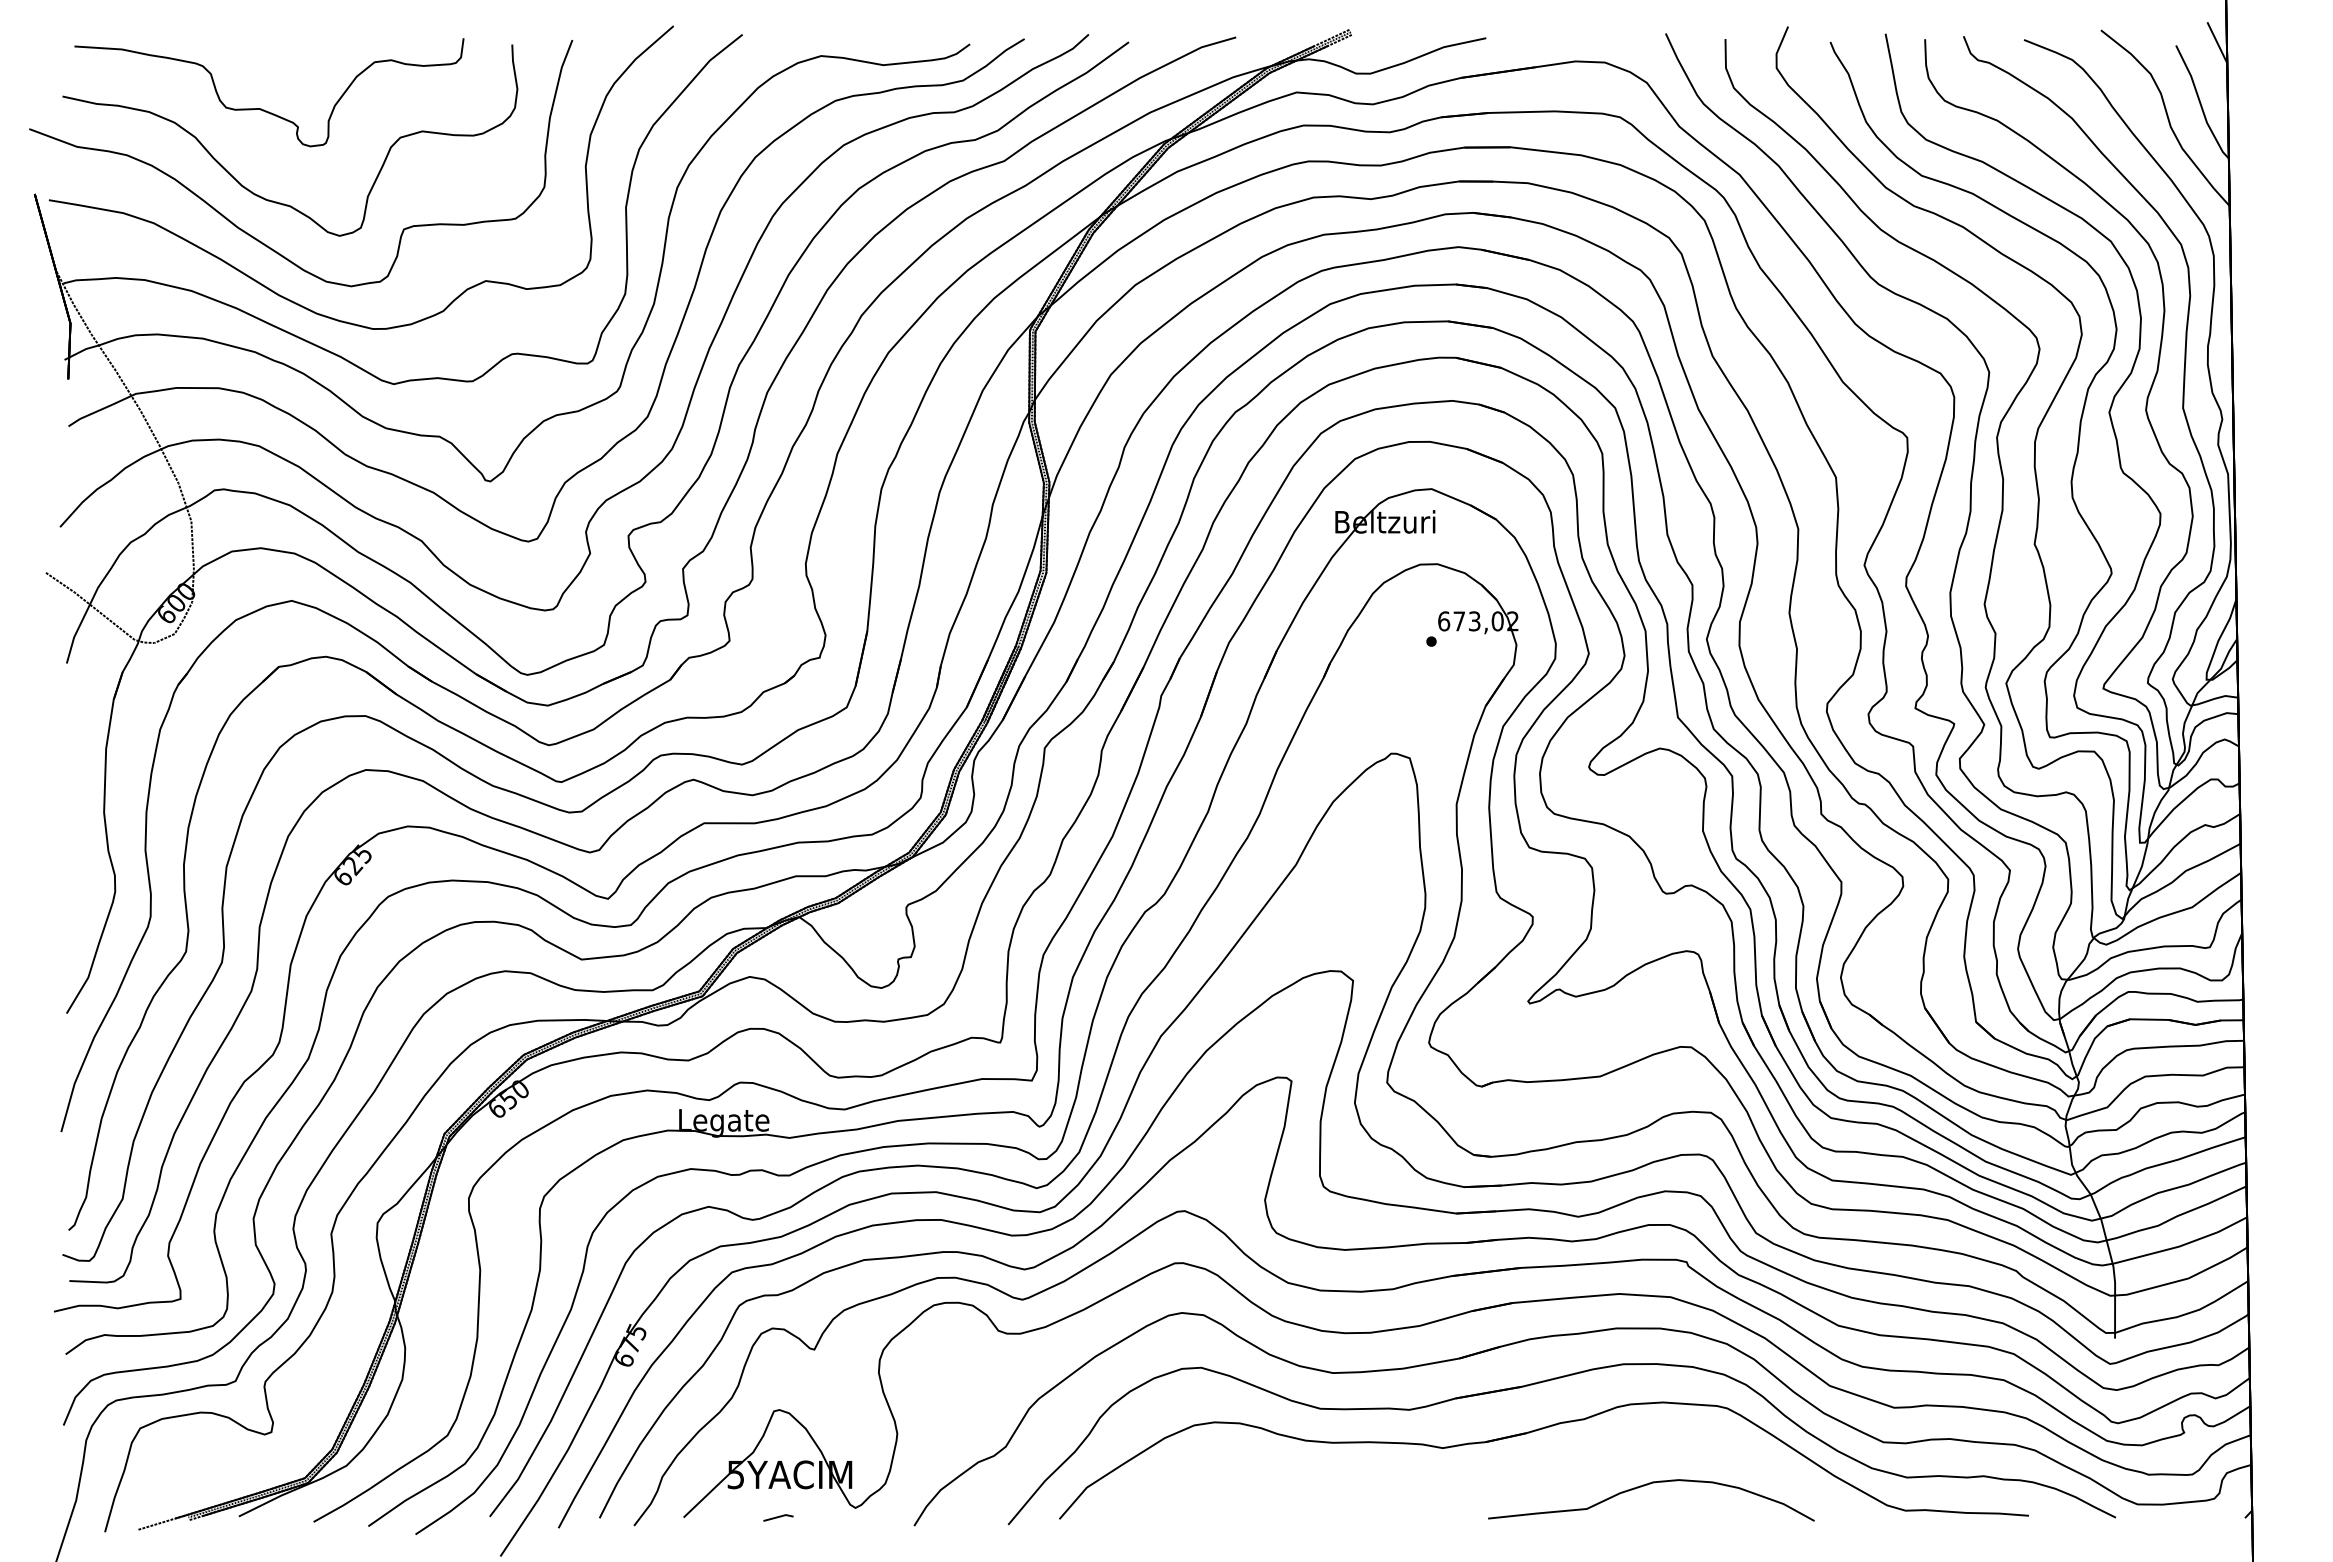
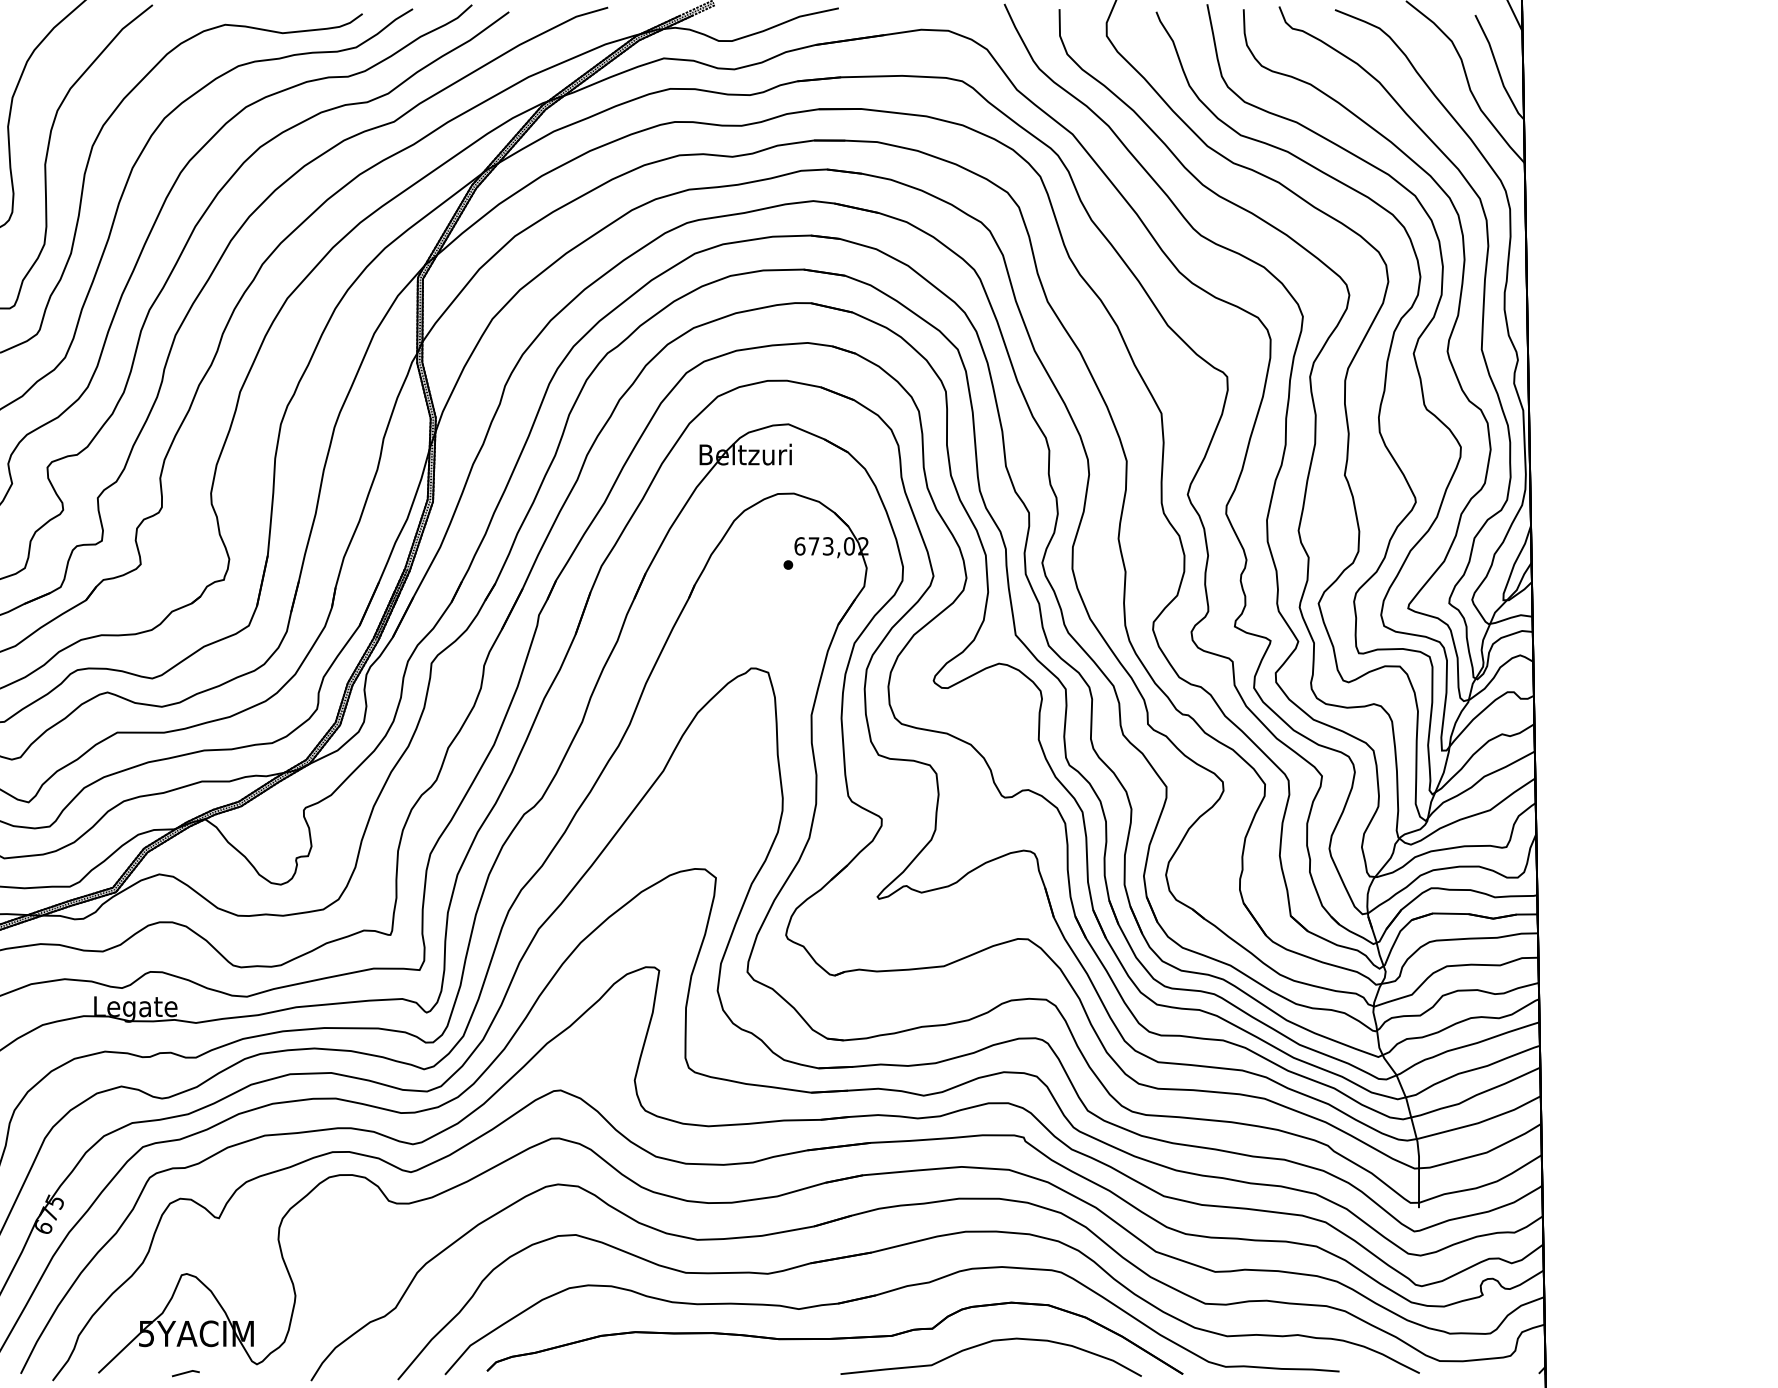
part: (1481, 1479) -> (834, 1338), added

